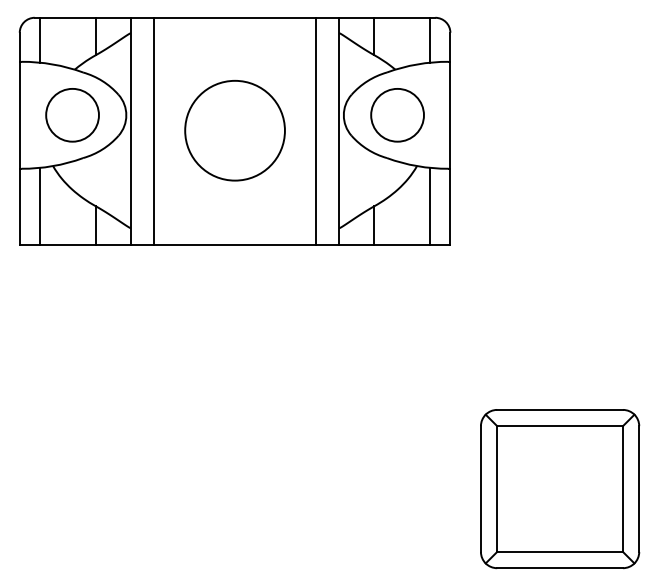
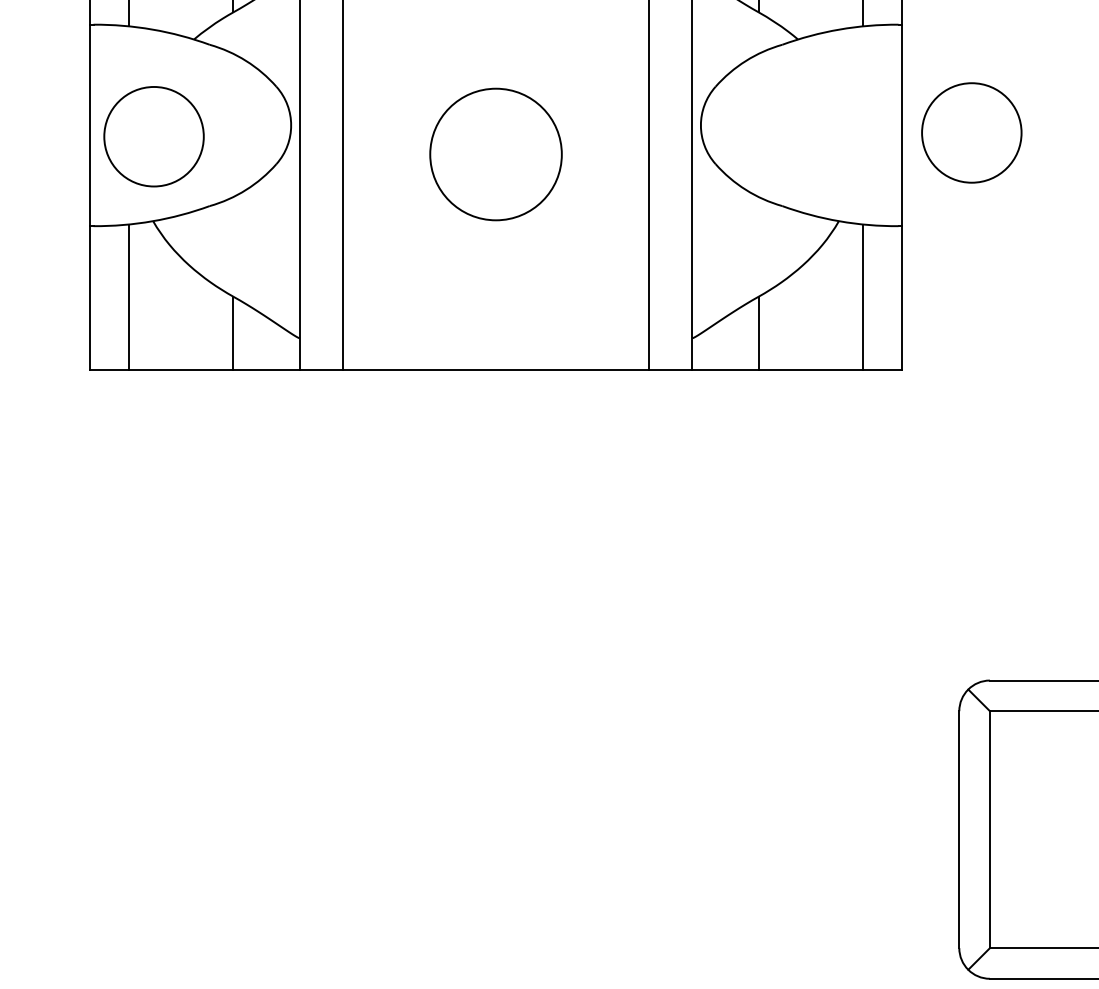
circle: (72, 115) -> (153, 137), moved
circle: (397, 115) -> (971, 133), moved
circle: (234, 130) -> (494, 154), size x0.7

